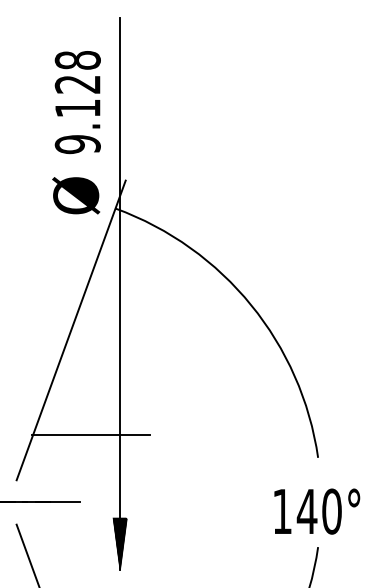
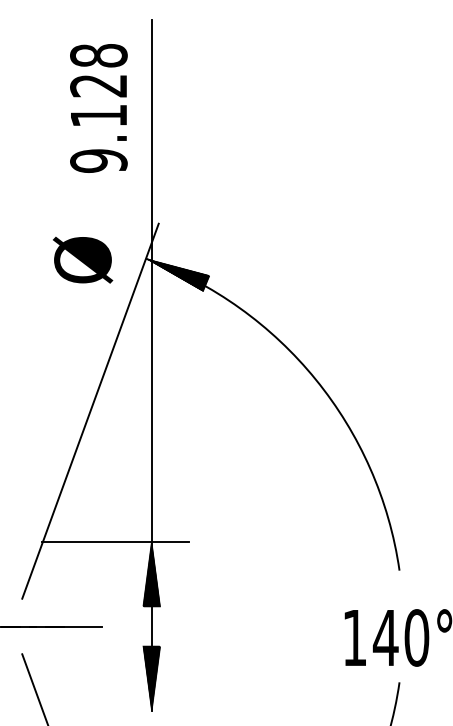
text: (77, 102) -> (98, 108), moved
text: (76, 195) -> (83, 259), moved
hatch: (140, 221) -> (177, 274), added
hatch: (119, 460) -> (150, 573), added

